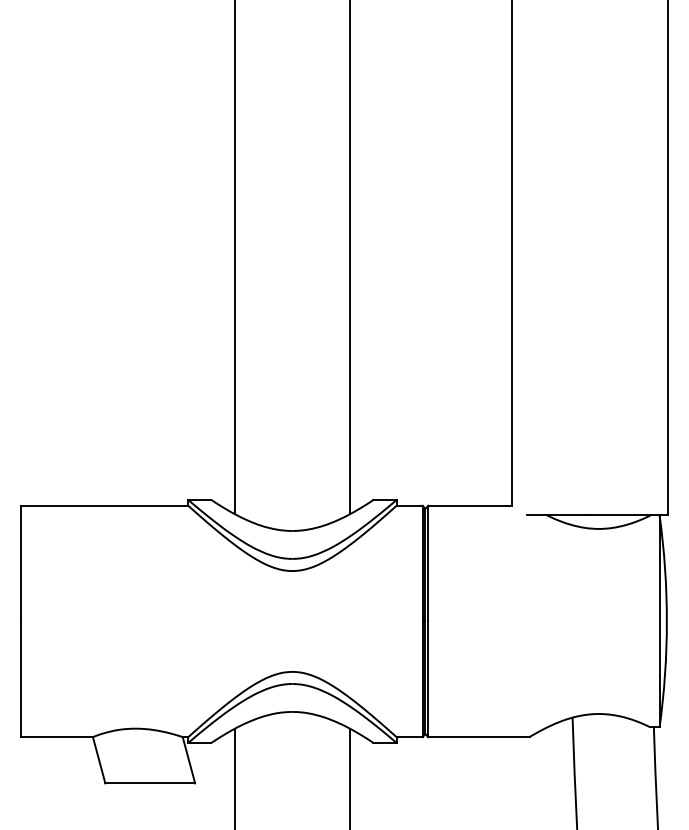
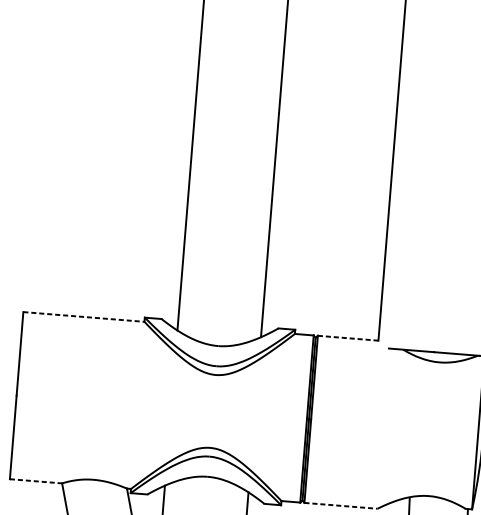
line: (104, 505) -> (83, 316), solid -> dashed
line: (470, 505) -> (348, 338), solid -> dashed
line: (57, 737) -> (36, 481), solid -> dashed
line: (478, 737) -> (340, 506), solid -> dashed

